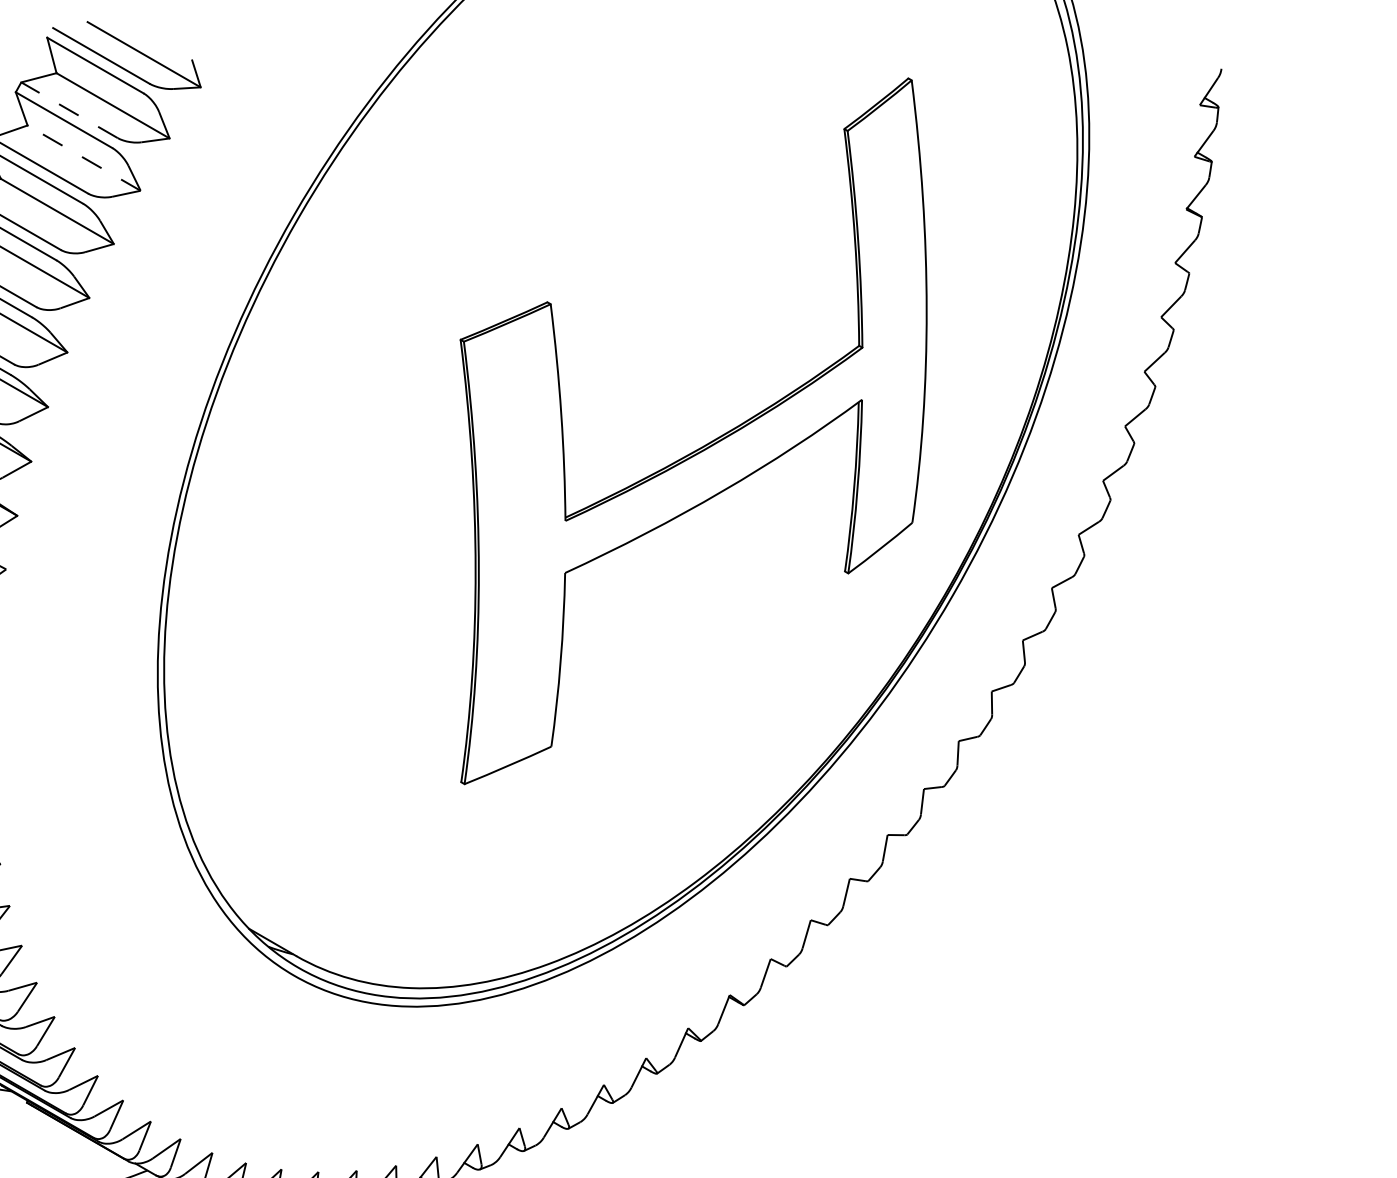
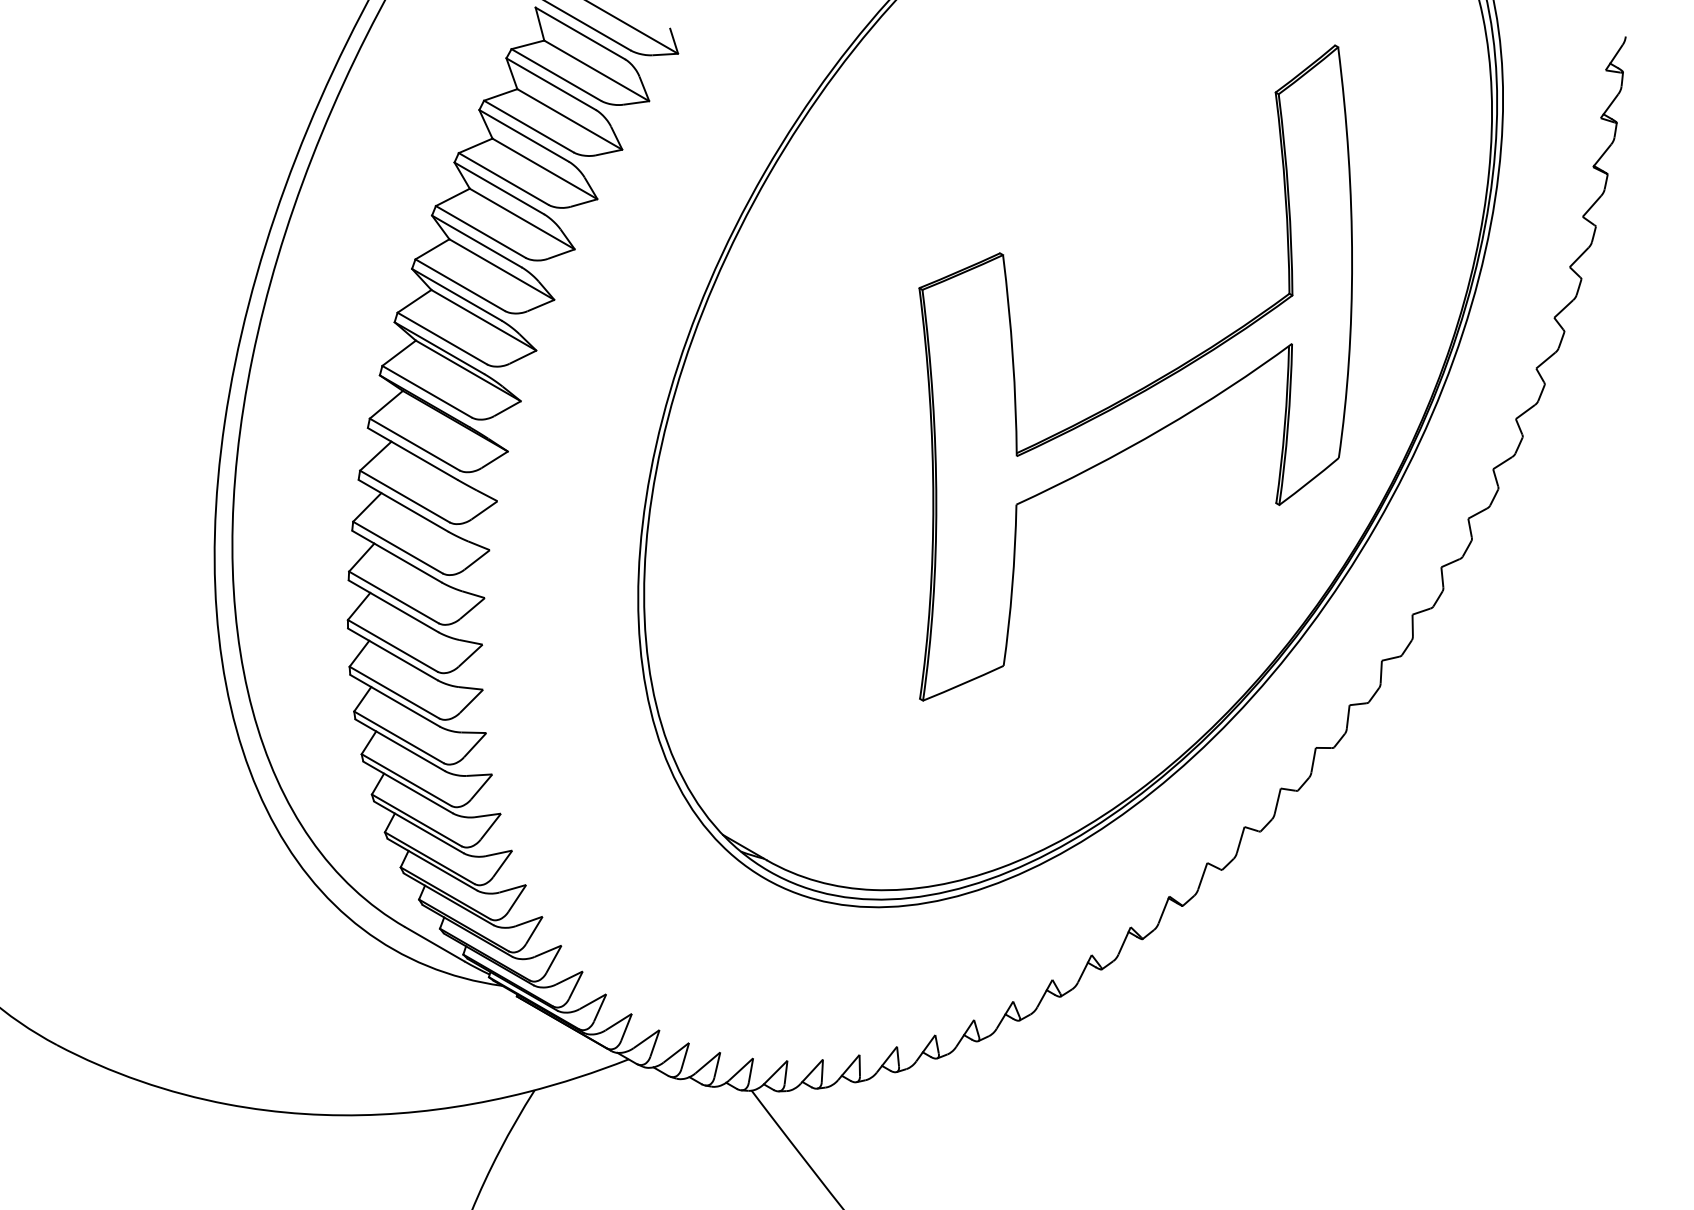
line: (69, 109) -> (556, 74), dashed -> solid
line: (83, 158) -> (569, 119), dashed -> solid

